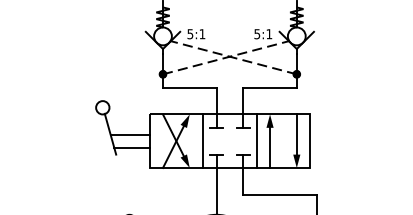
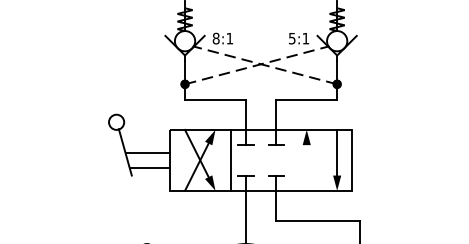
text: (189, 34) -> (215, 38), 5:1 -> 8:1
line: (256, 140) -> (291, 159), removed
line: (269, 147) -> (306, 167), removed

